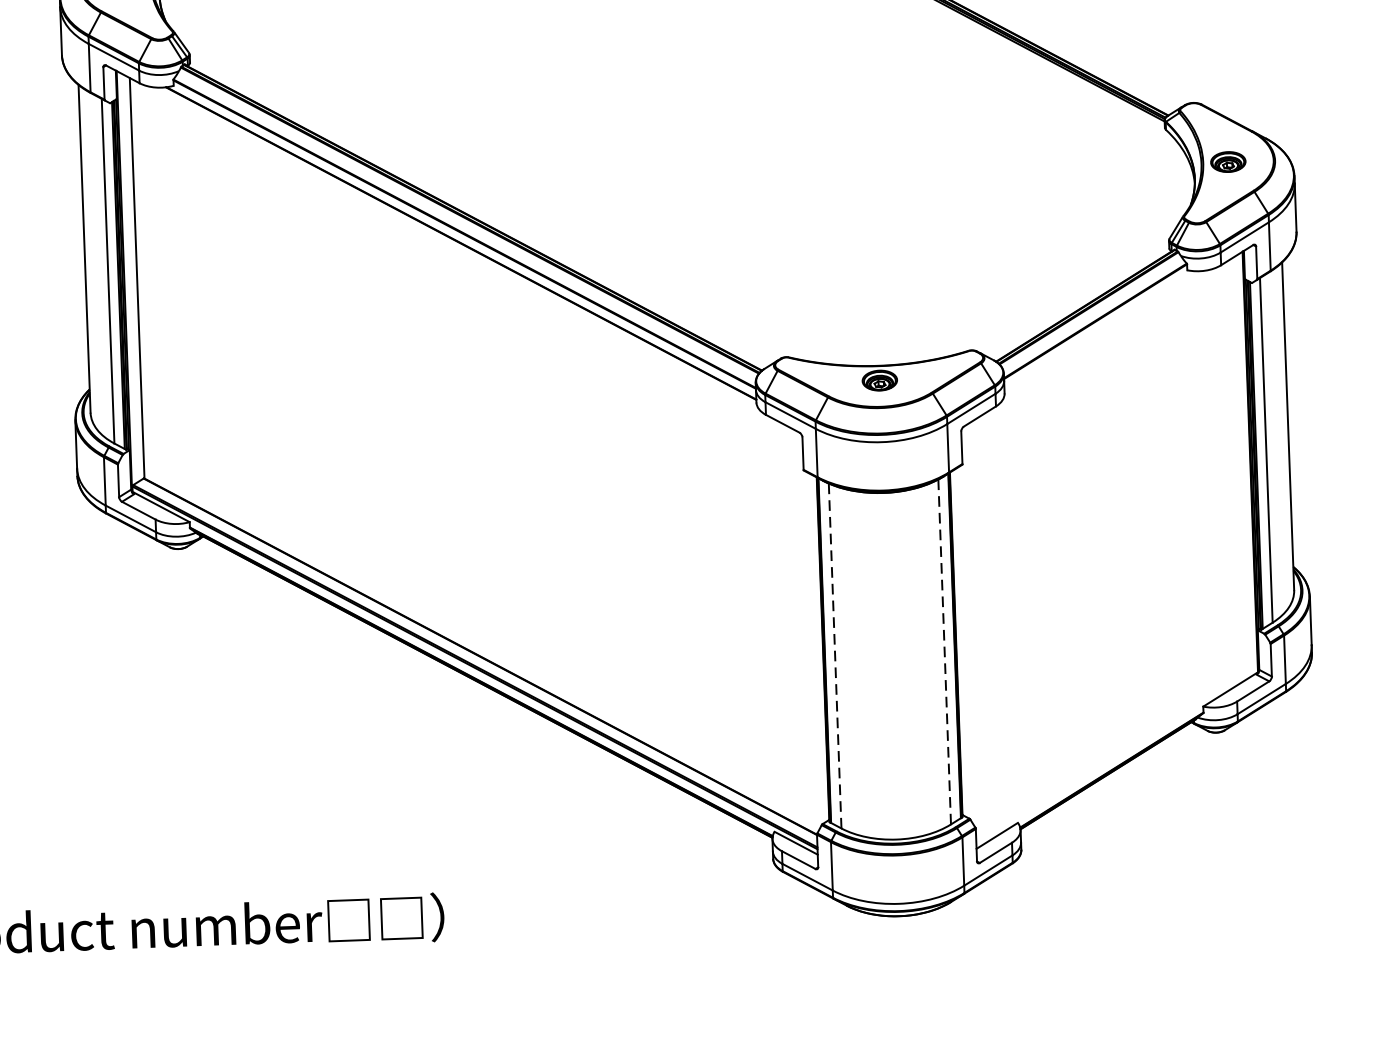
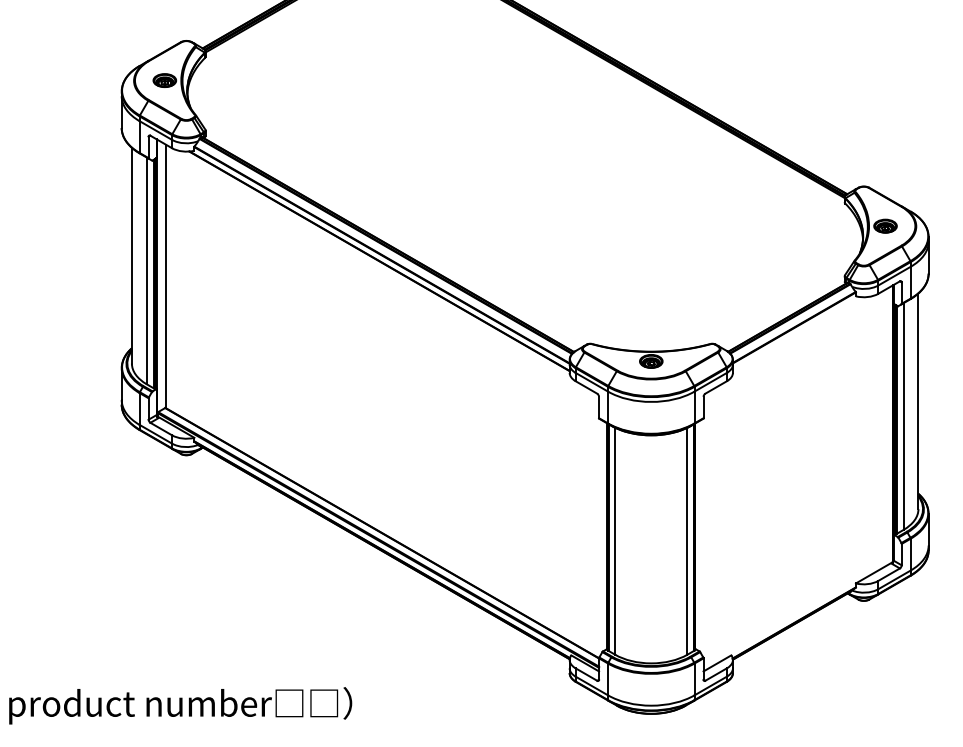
line: (944, 650) -> (687, 540), dashed -> solid
line: (835, 656) -> (615, 541), dashed -> solid

